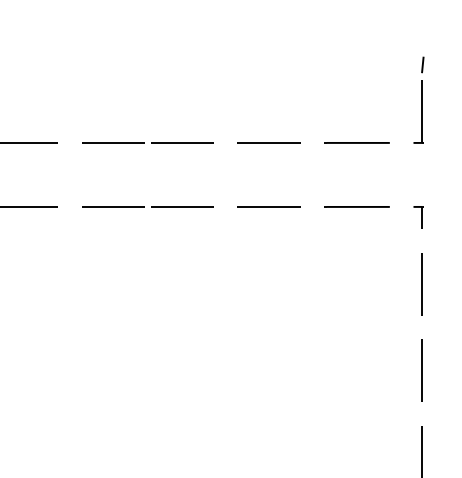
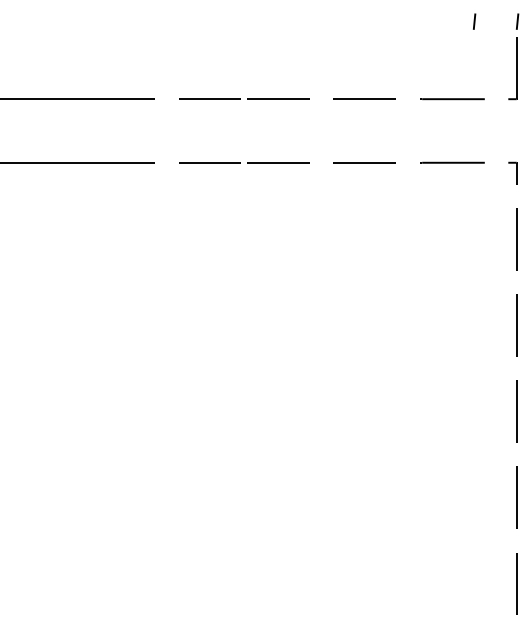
line: (379, 64) -> (474, 21), added

